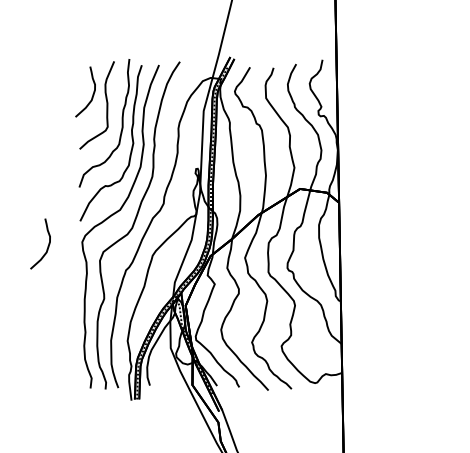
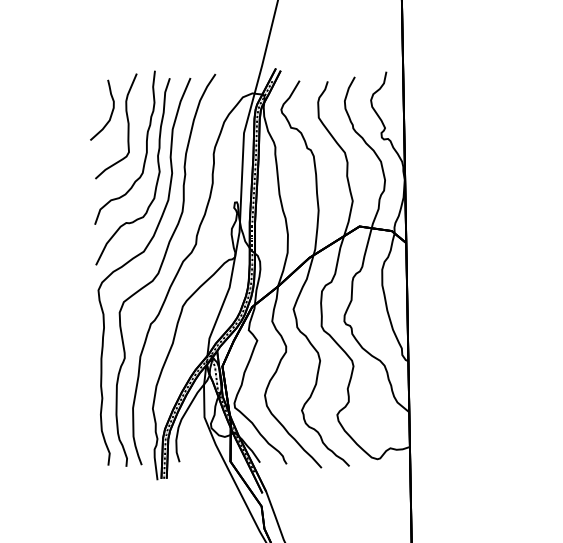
curve: (47, 246) -> (56, 295), removed

